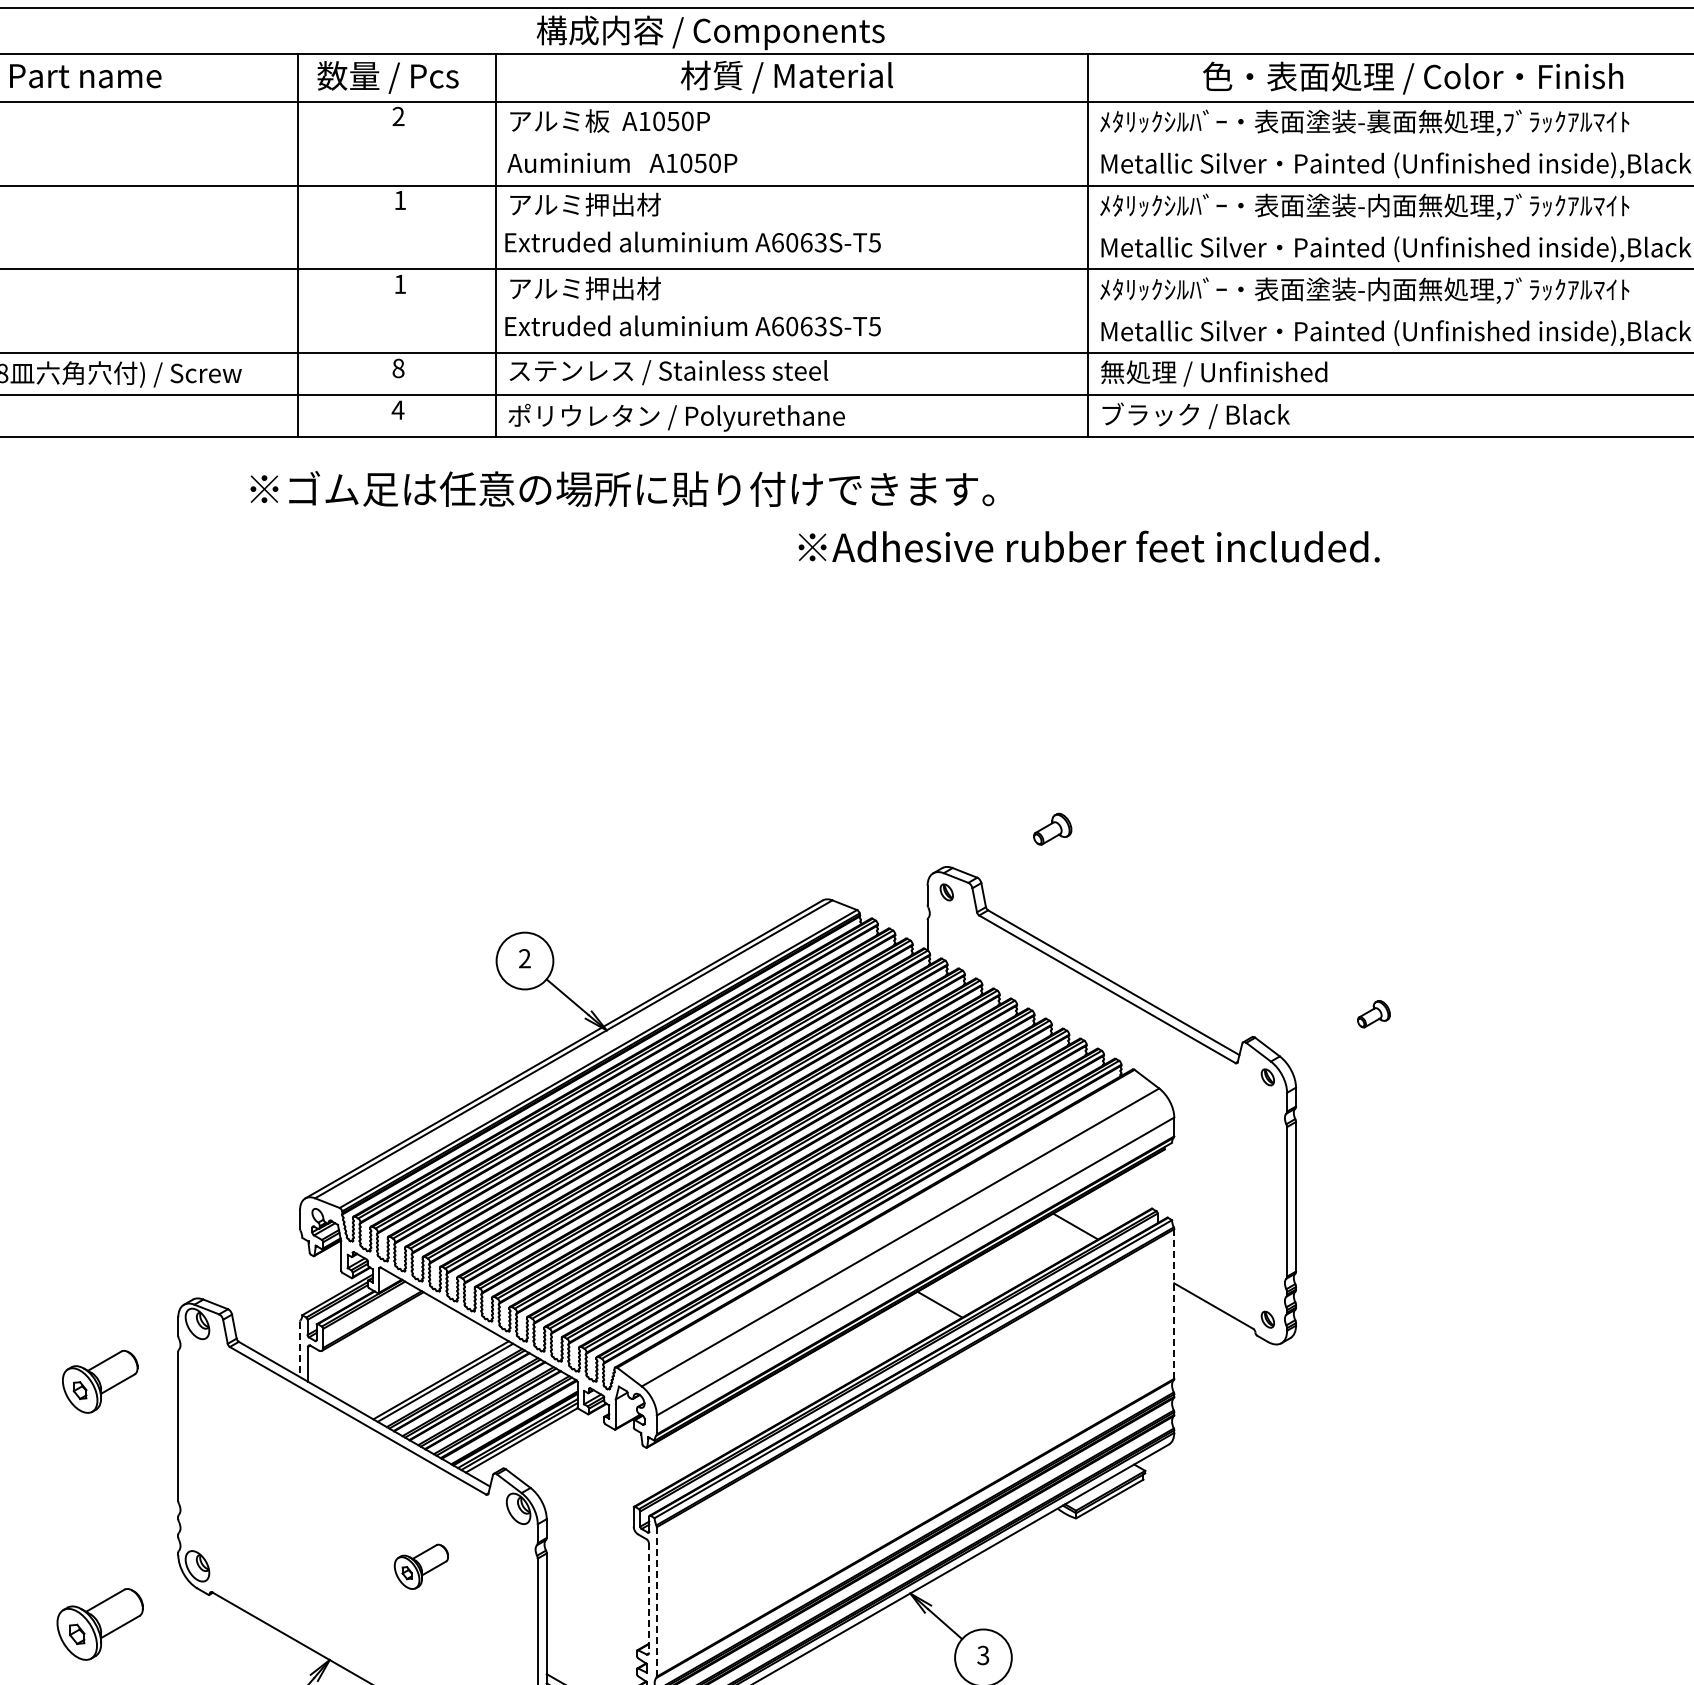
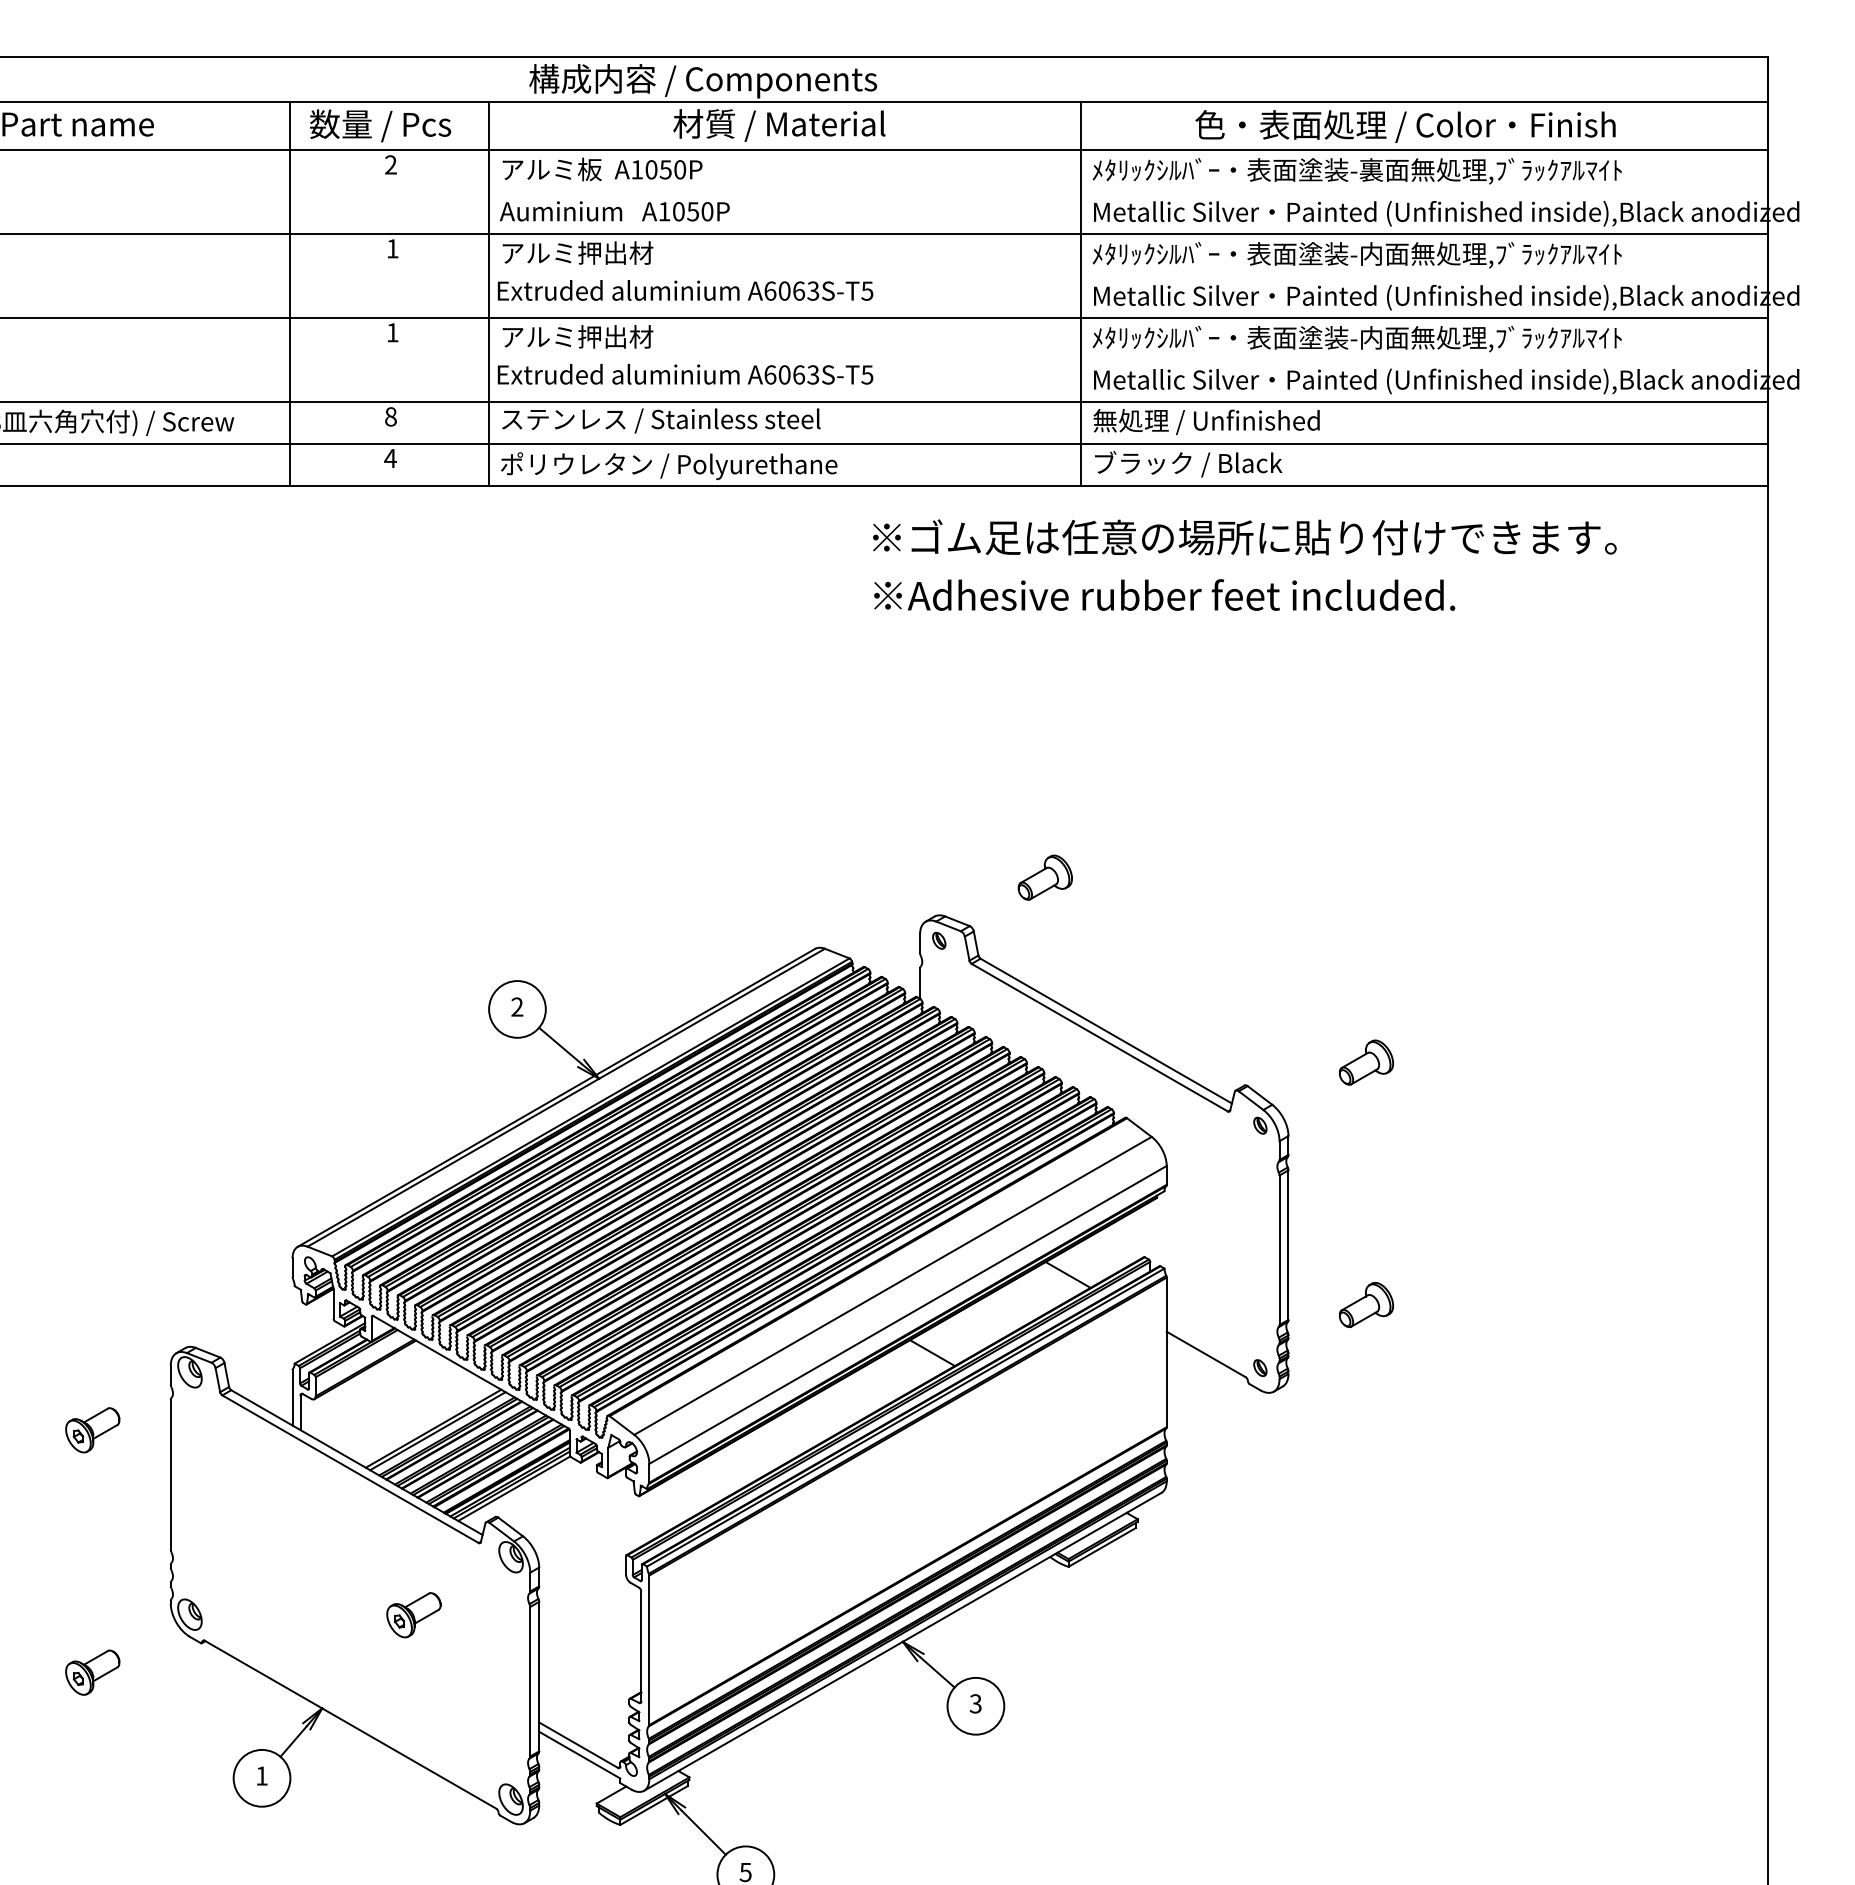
text: (622, 489) -> (1244, 537), moved
text: (1089, 546) -> (1164, 594), moved
part: (1052, 829) -> (1044, 877), size x1.43
part: (1374, 1014) -> (1366, 1062), size x1.67
part: (1374, 1257) -> (1366, 1305), added
line: (1174, 1304) -> (1166, 1352), dashed -> solid
line: (300, 1349) -> (292, 1397), dashed -> solid
part: (100, 1382) -> (92, 1430), size x0.71
line: (649, 1599) -> (641, 1647), dashed -> solid
line: (657, 1602) -> (649, 1650), dashed -> solid
part: (100, 1624) -> (92, 1672), size x0.62

